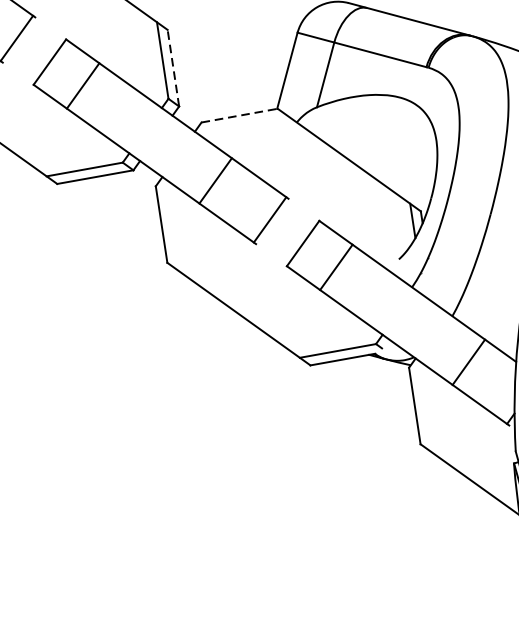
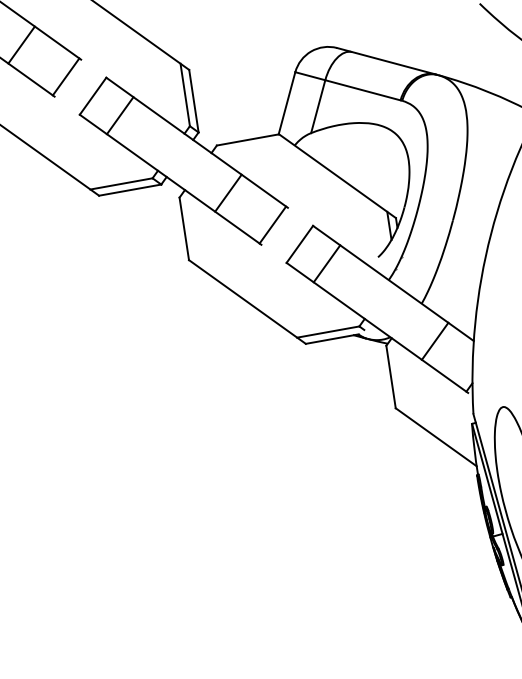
line: (172, 68) -> (193, 101), dashed -> solid
line: (240, 115) -> (248, 139), dashed -> solid

